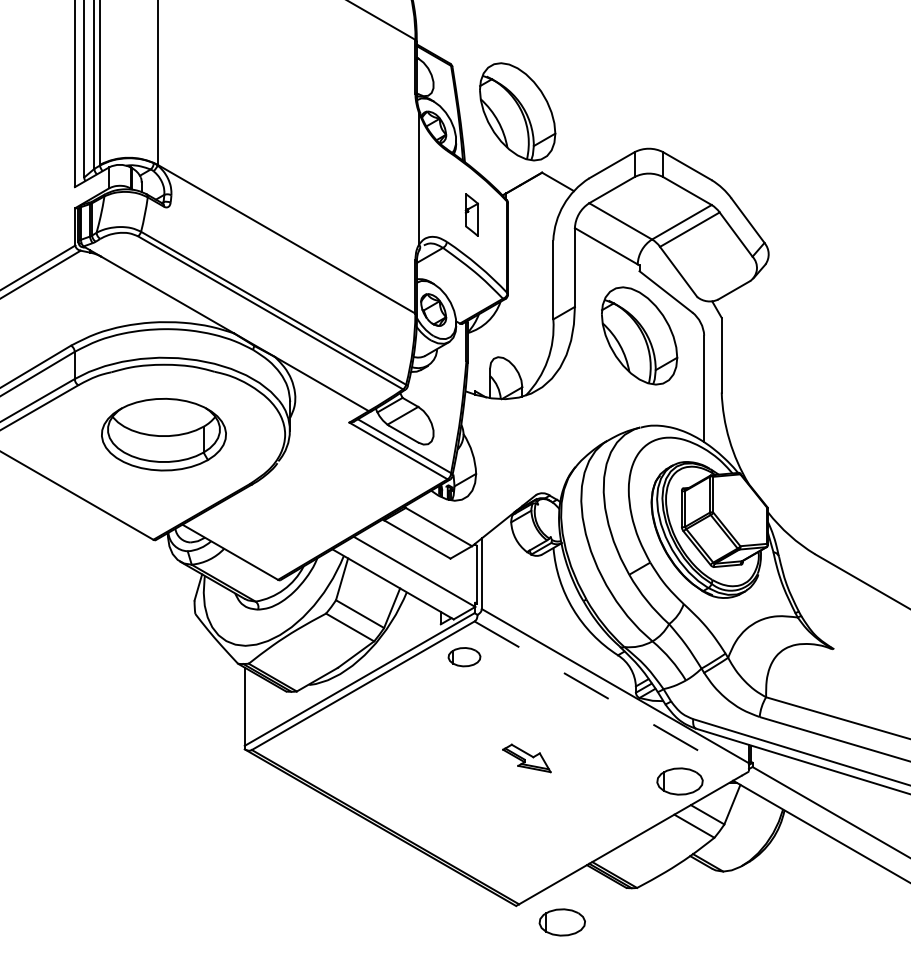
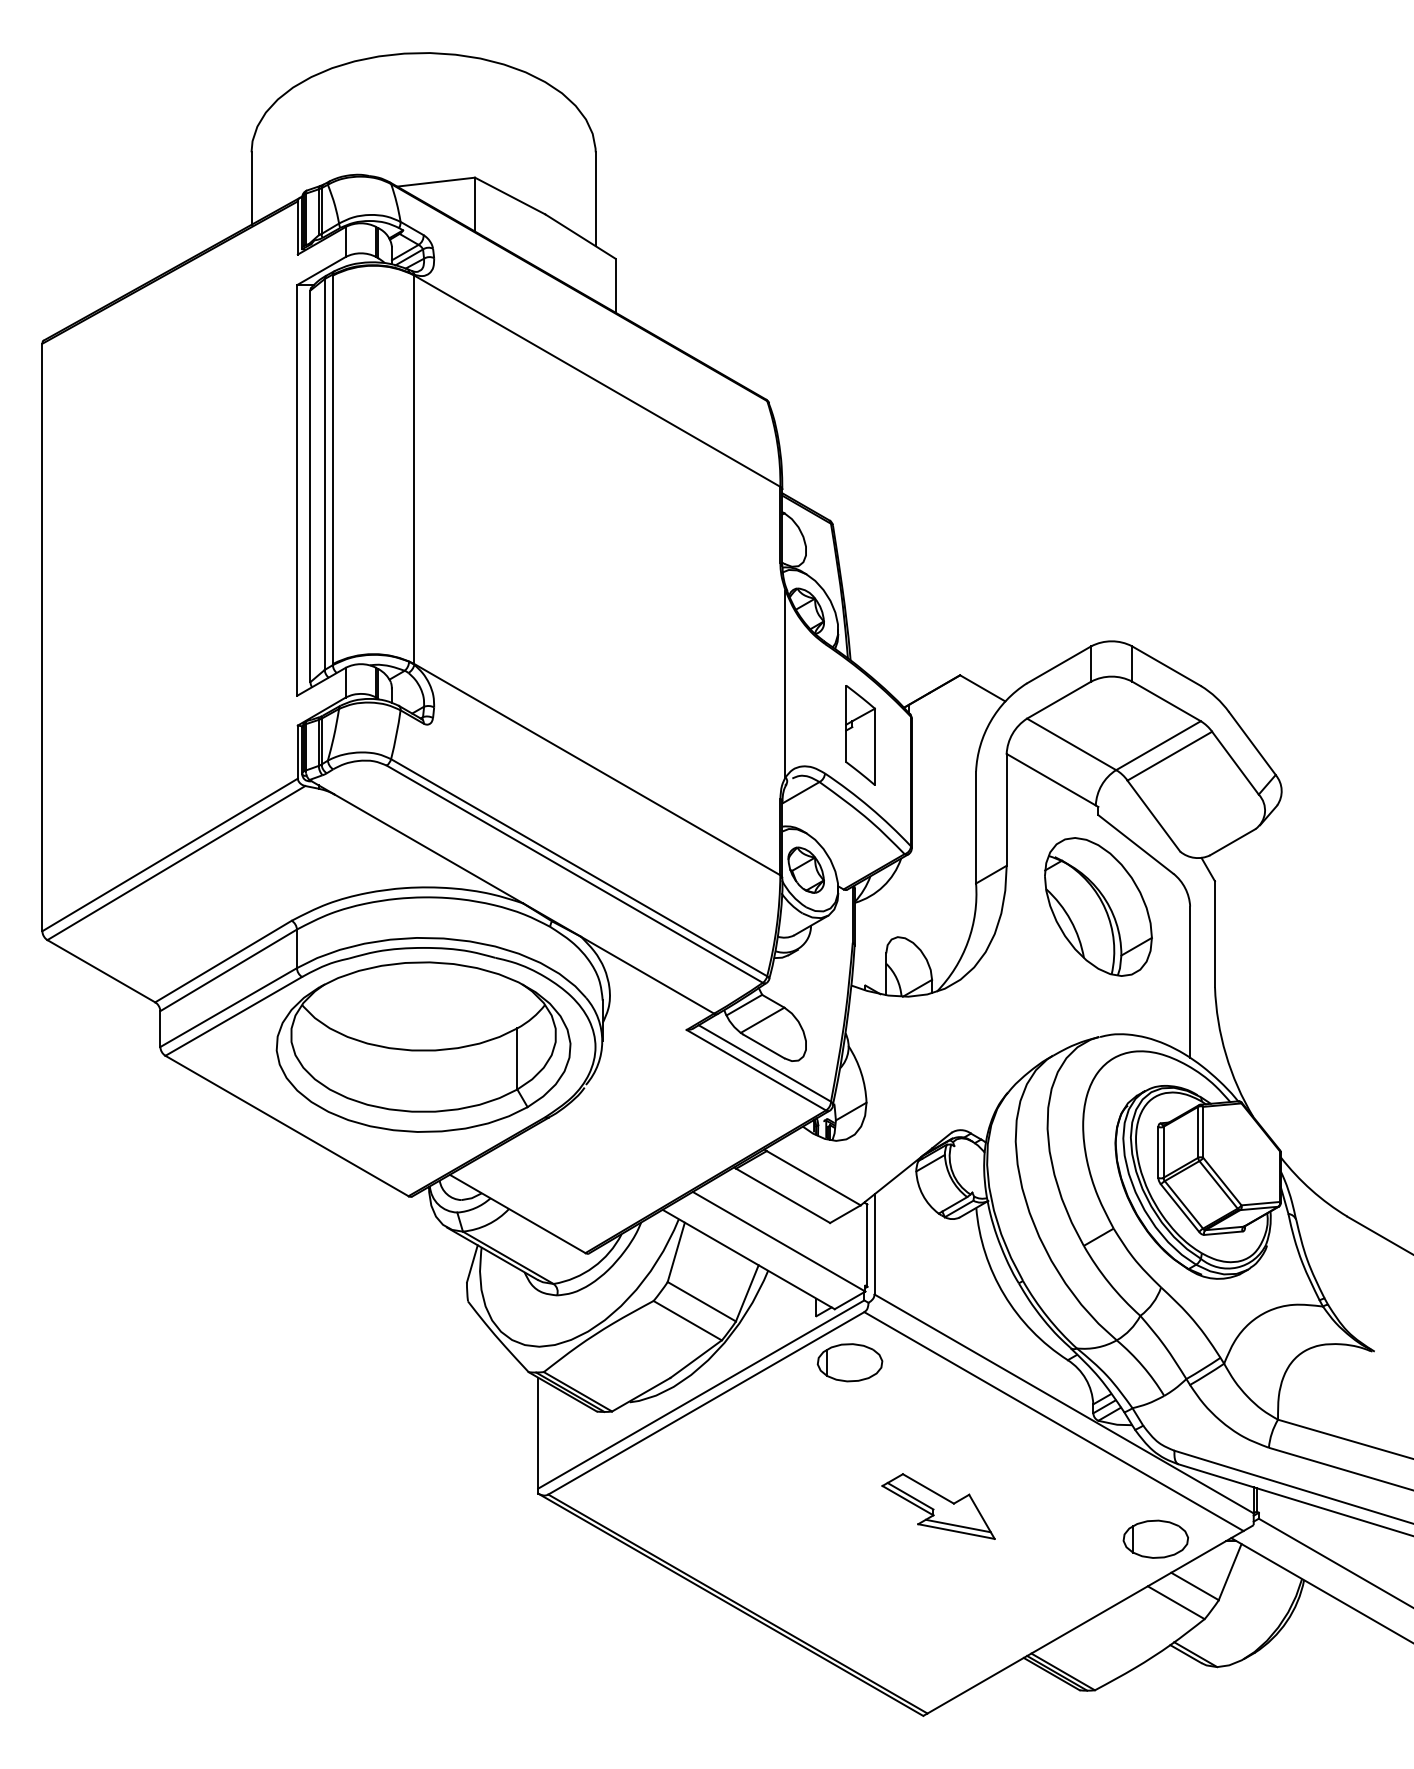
part: (517, 111) -> (925, 588), removed
part: (471, 215) -> (860, 735), size x1.67
part: (163, 434) -> (423, 1046), size x1.67
part: (464, 656) -> (849, 1362), size x1.43
line: (607, 698) -> (1053, 1421), dashed -> solid
part: (526, 758) -> (938, 1506), size x1.67
part: (562, 921) -> (988, 1738), removed

